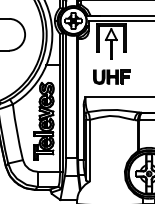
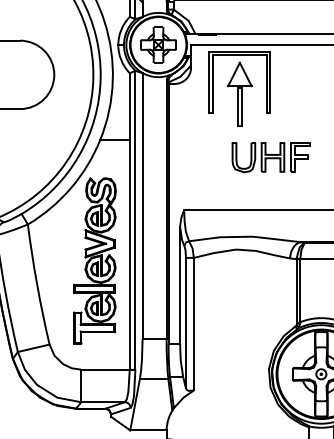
part: (111, 76) -> (270, 156), moved

